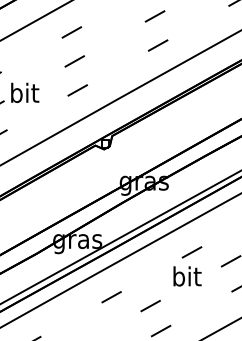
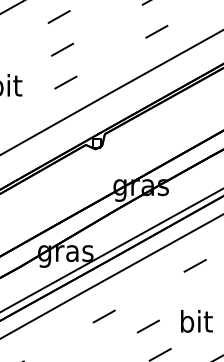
text: (187, 276) -> (196, 321), moved

